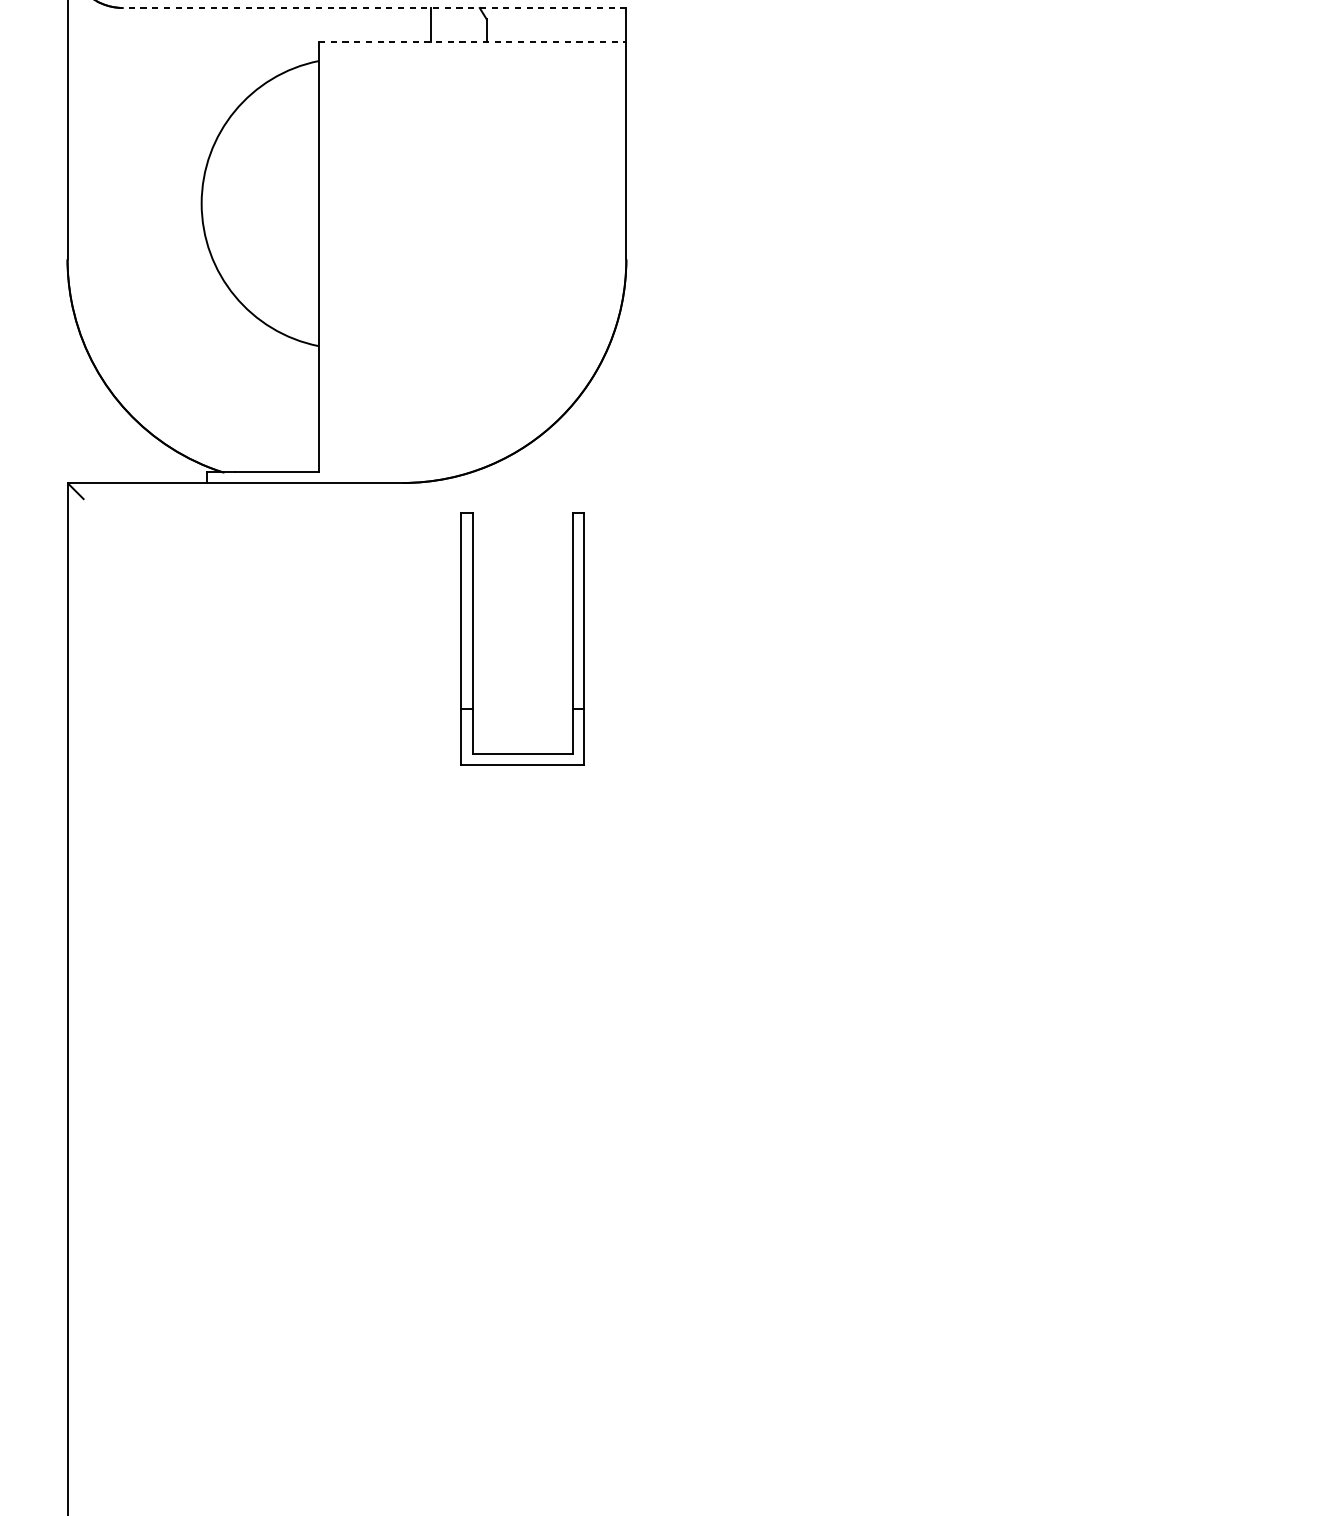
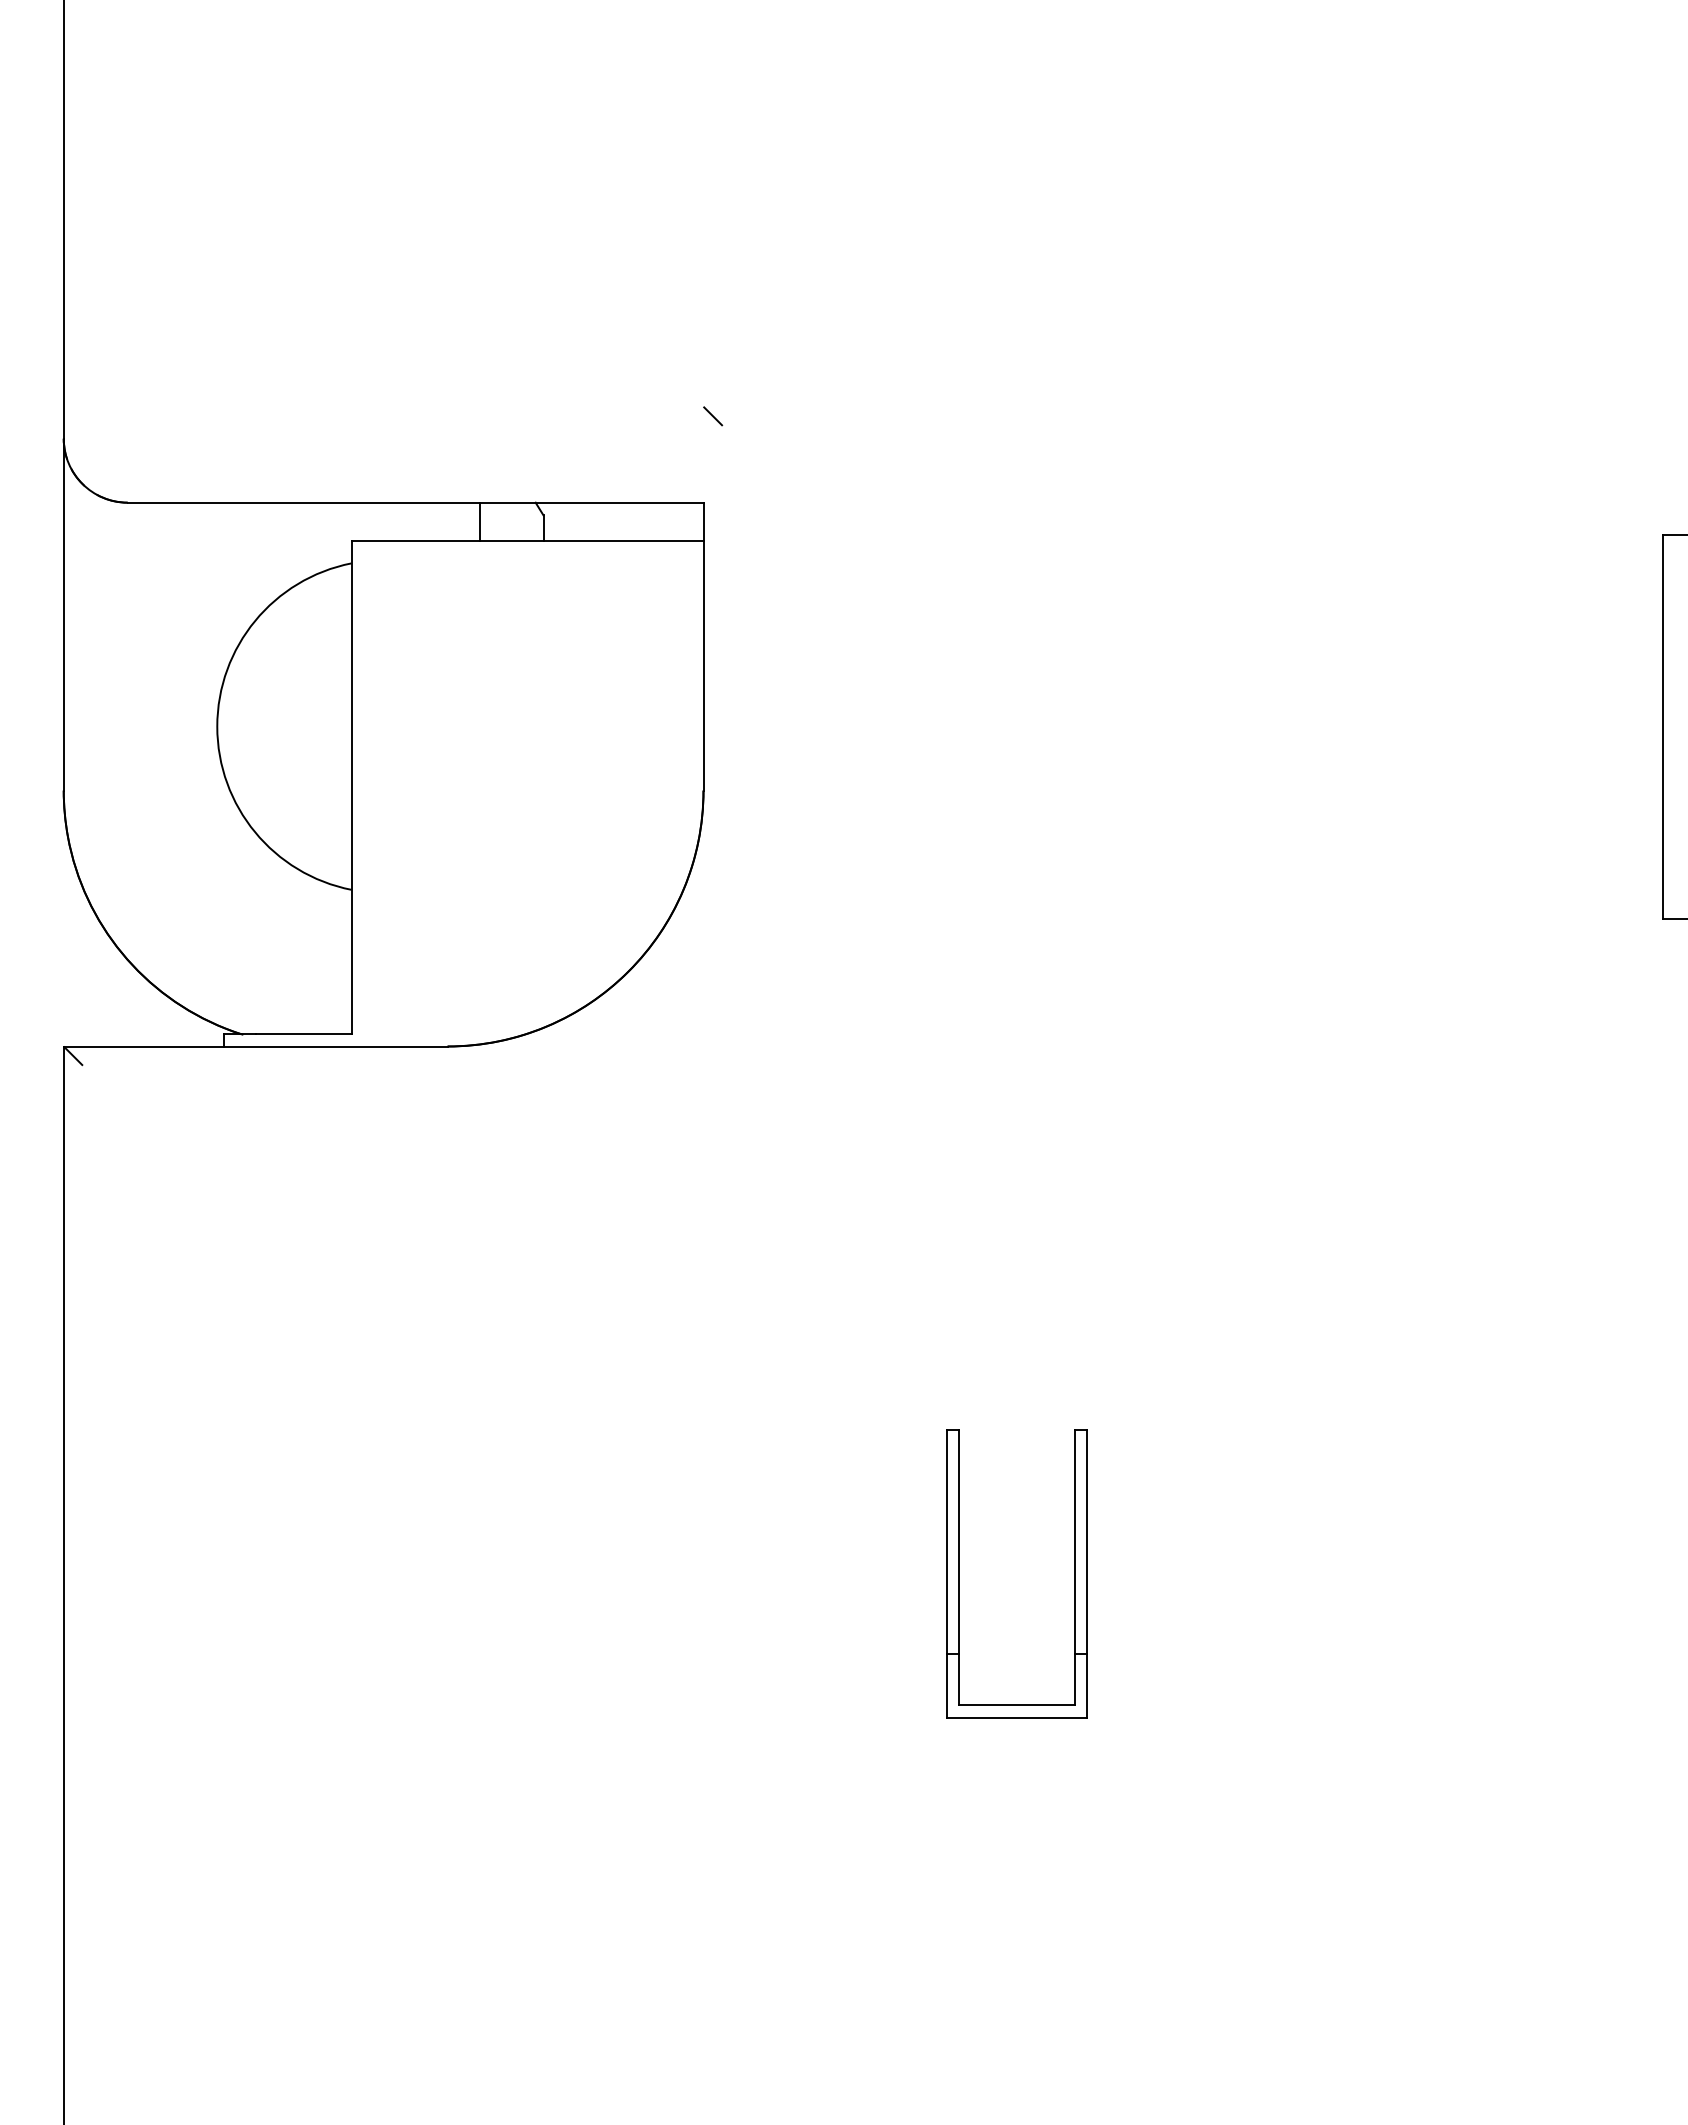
line: (374, 7) -> (415, 502), dashed -> solid
line: (472, 41) -> (527, 541), dashed -> solid
part: (472, 638) -> (959, 1573), moved

